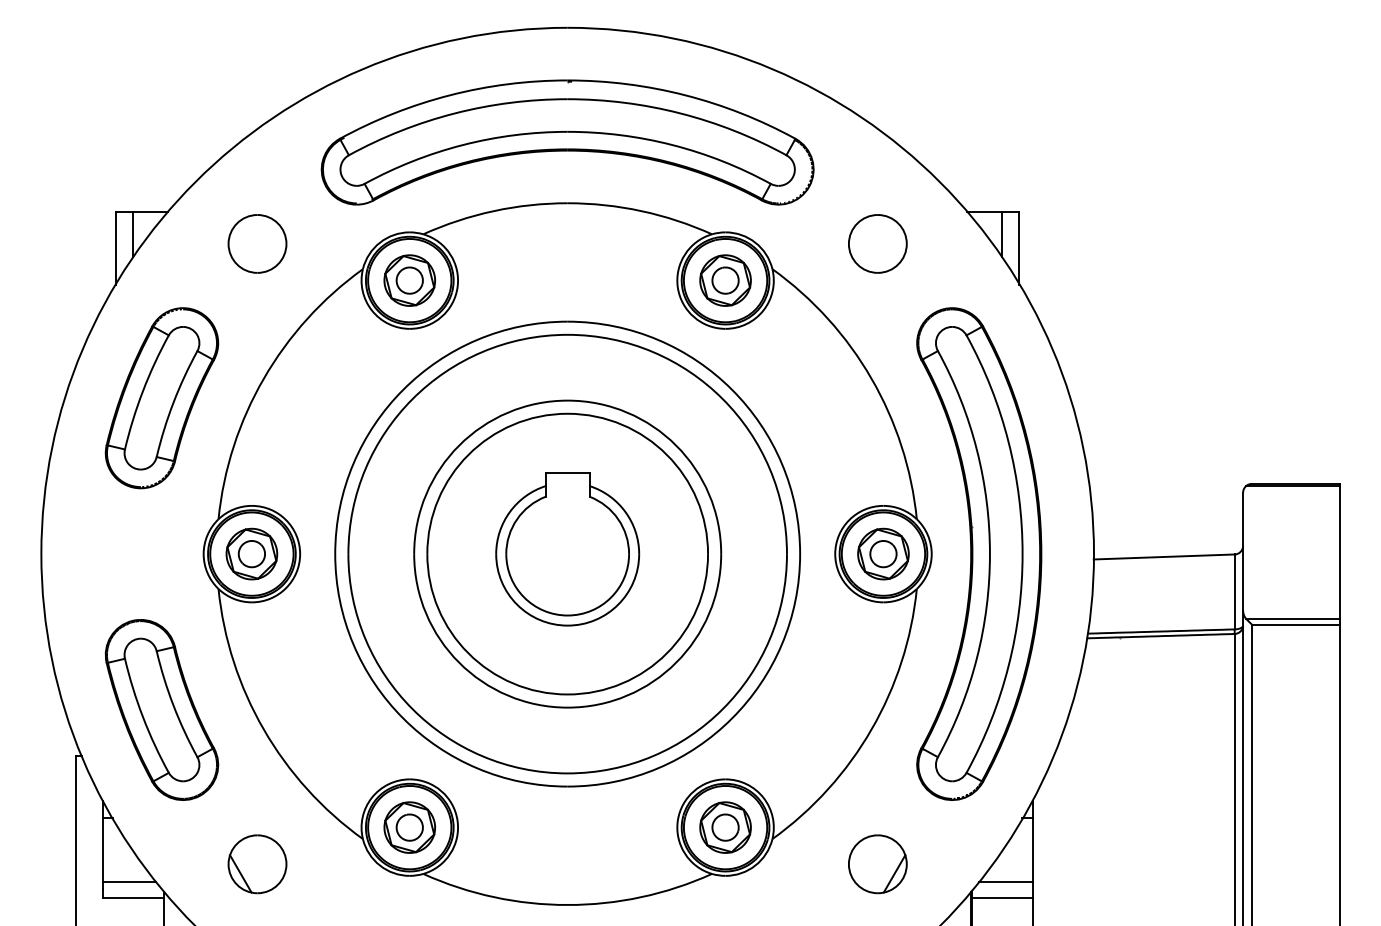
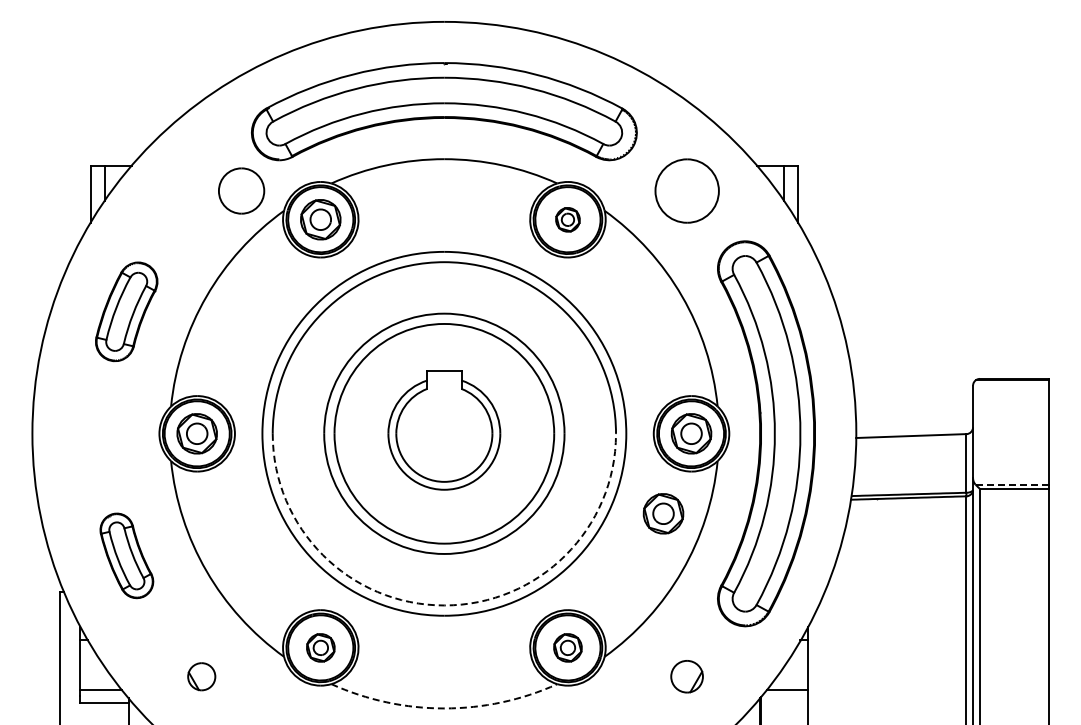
part: (257, 243) -> (241, 190), moved
part: (877, 243) -> (686, 190), size x1.4
part: (724, 280) -> (567, 219), size x0.6
part: (161, 397) -> (126, 311), size x0.7
line: (1293, 618) -> (1012, 484), solid -> dashed
part: (847, 655) -> (663, 513), added
part: (161, 709) -> (126, 555), size x0.6
arc: (567, 773) -> (444, 605), solid -> dashed
part: (409, 827) -> (320, 647), size x0.7
part: (724, 827) -> (567, 647), size x0.7
part: (257, 864) -> (201, 676), size x0.6
part: (877, 864) -> (686, 676), size x0.7
line: (1002, 898) -> (784, 703), removed
arc: (567, 905) -> (444, 708), solid -> dashed

